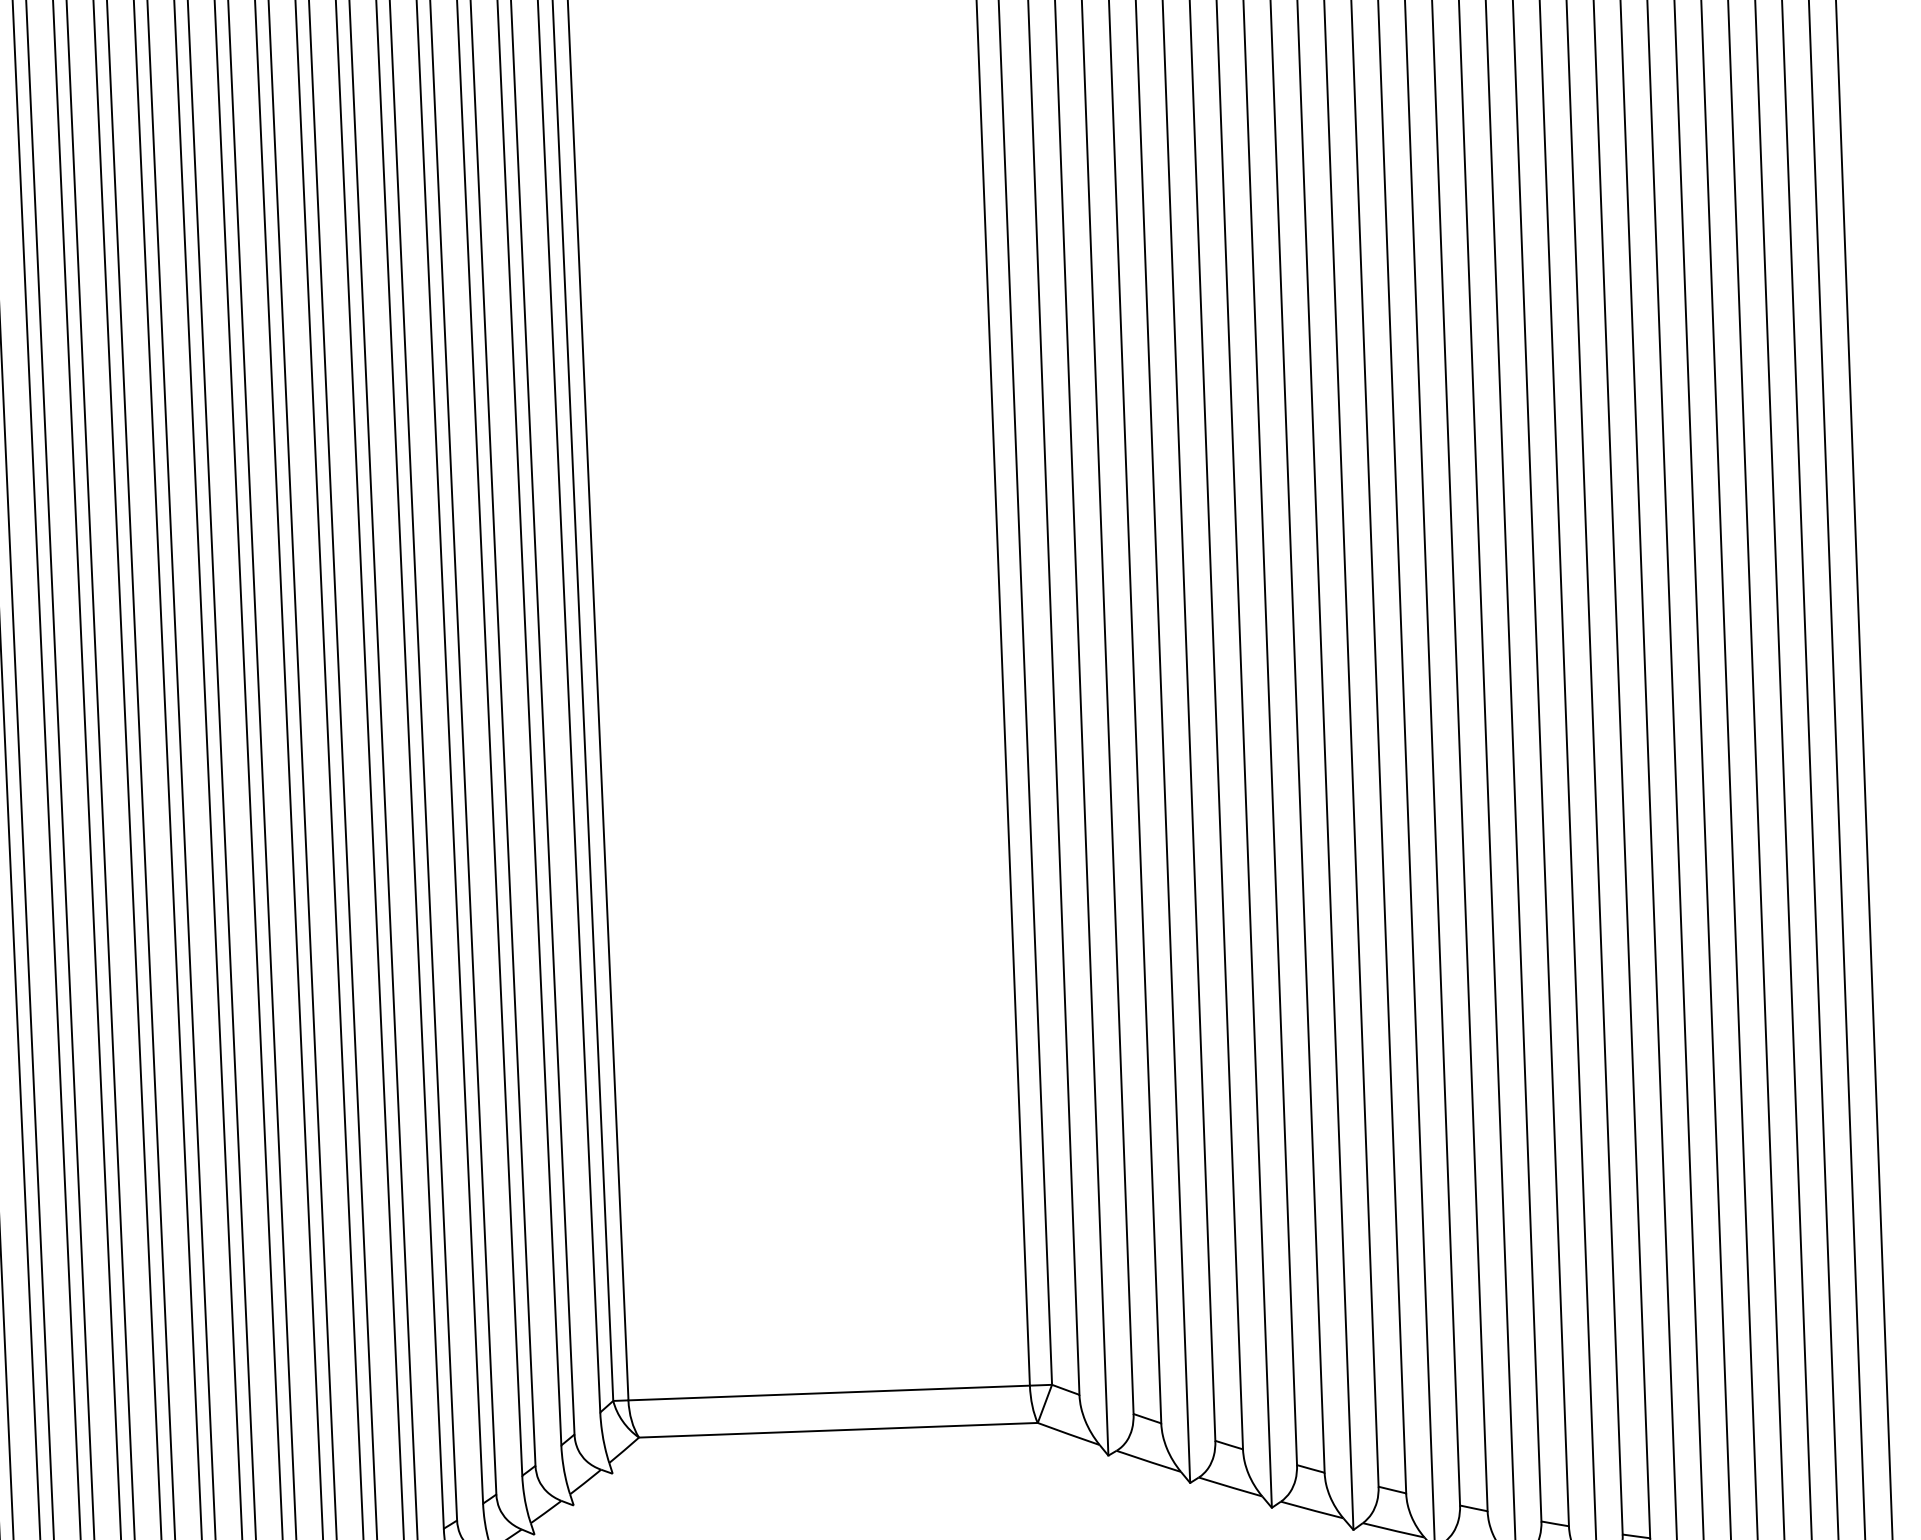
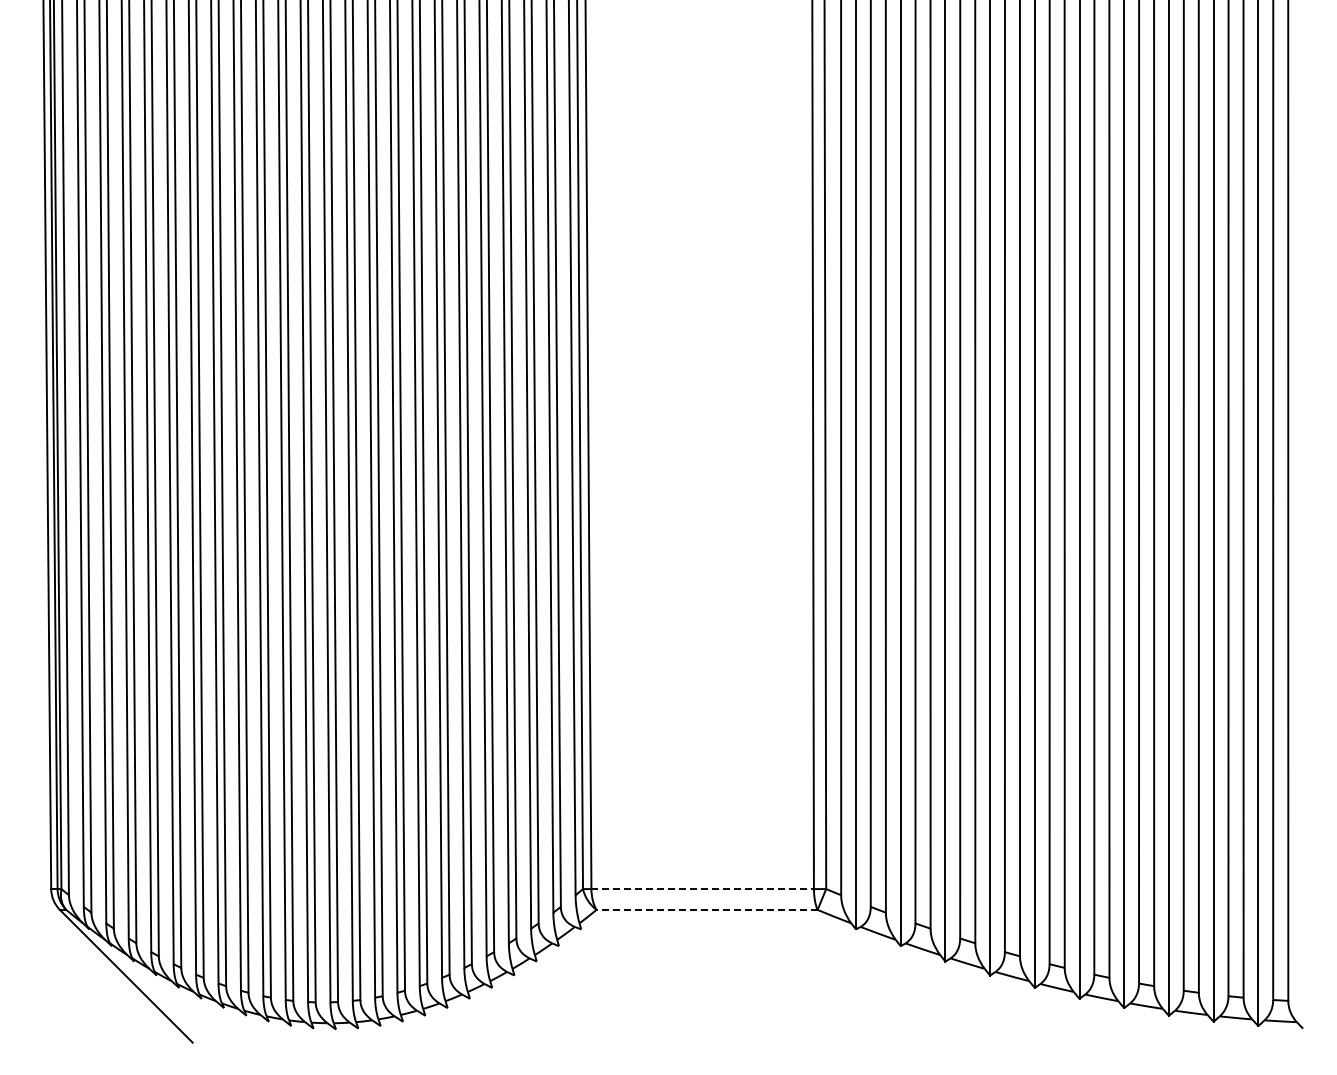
line: (830, 1393) -> (703, 889), solid -> dashed
line: (839, 1429) -> (707, 909), solid -> dashed

